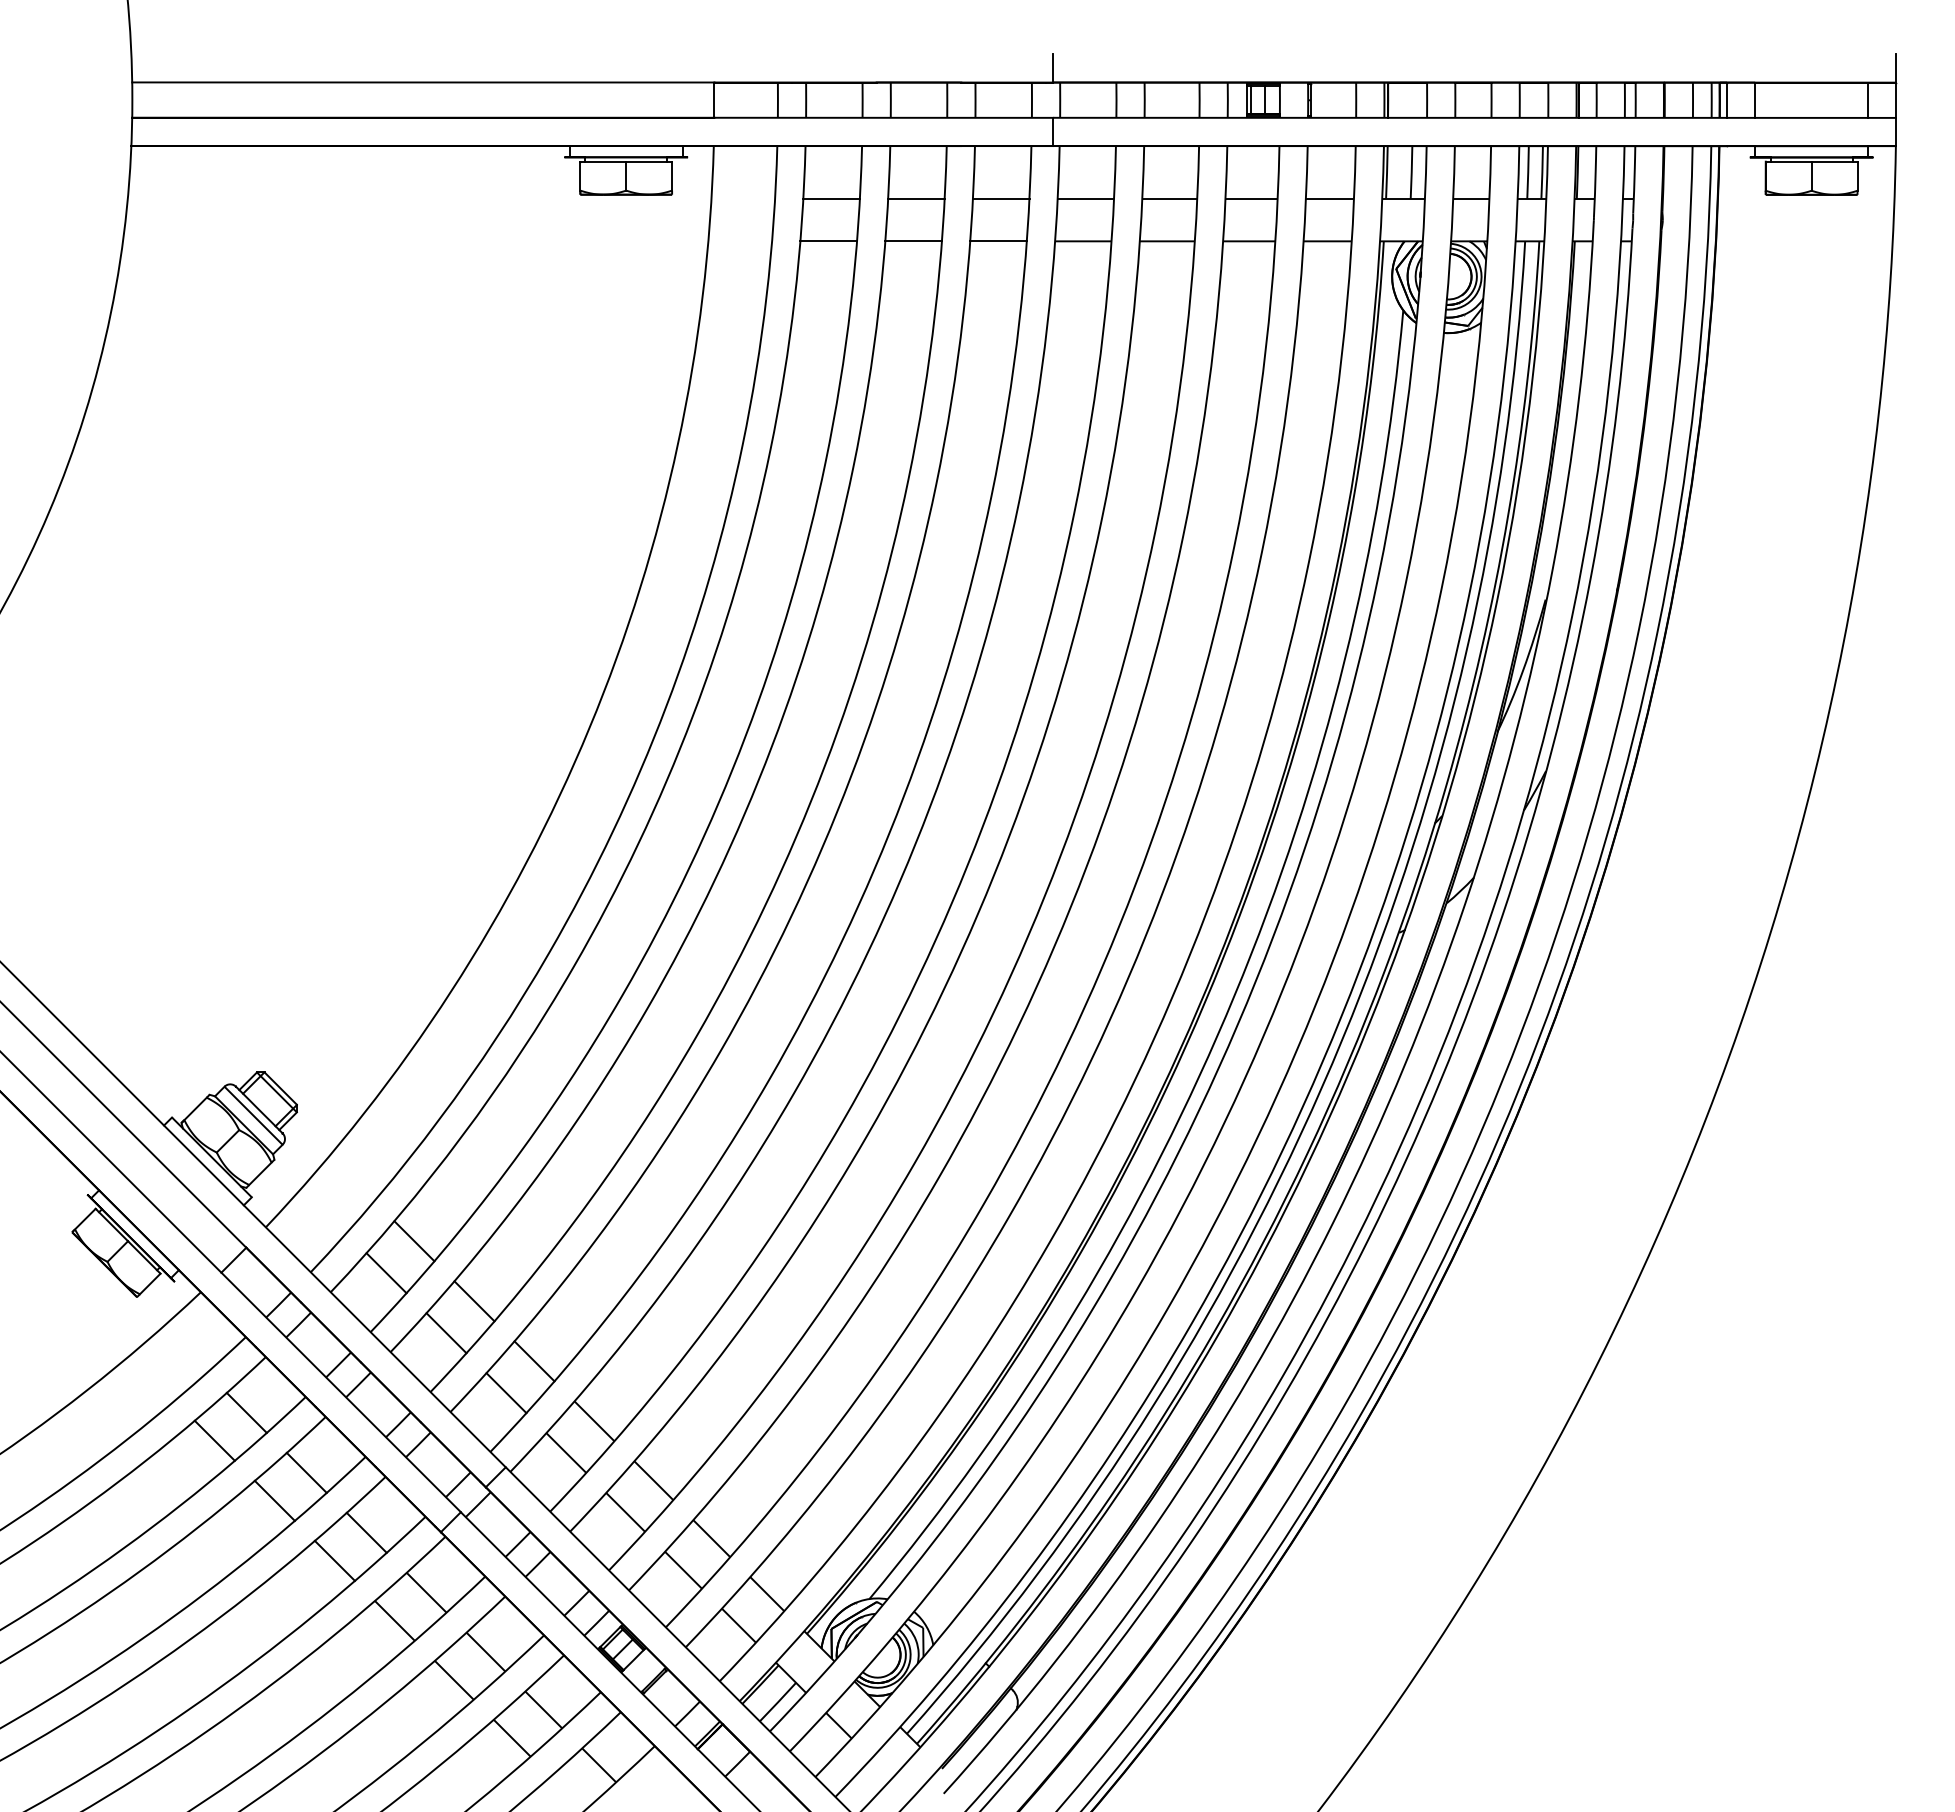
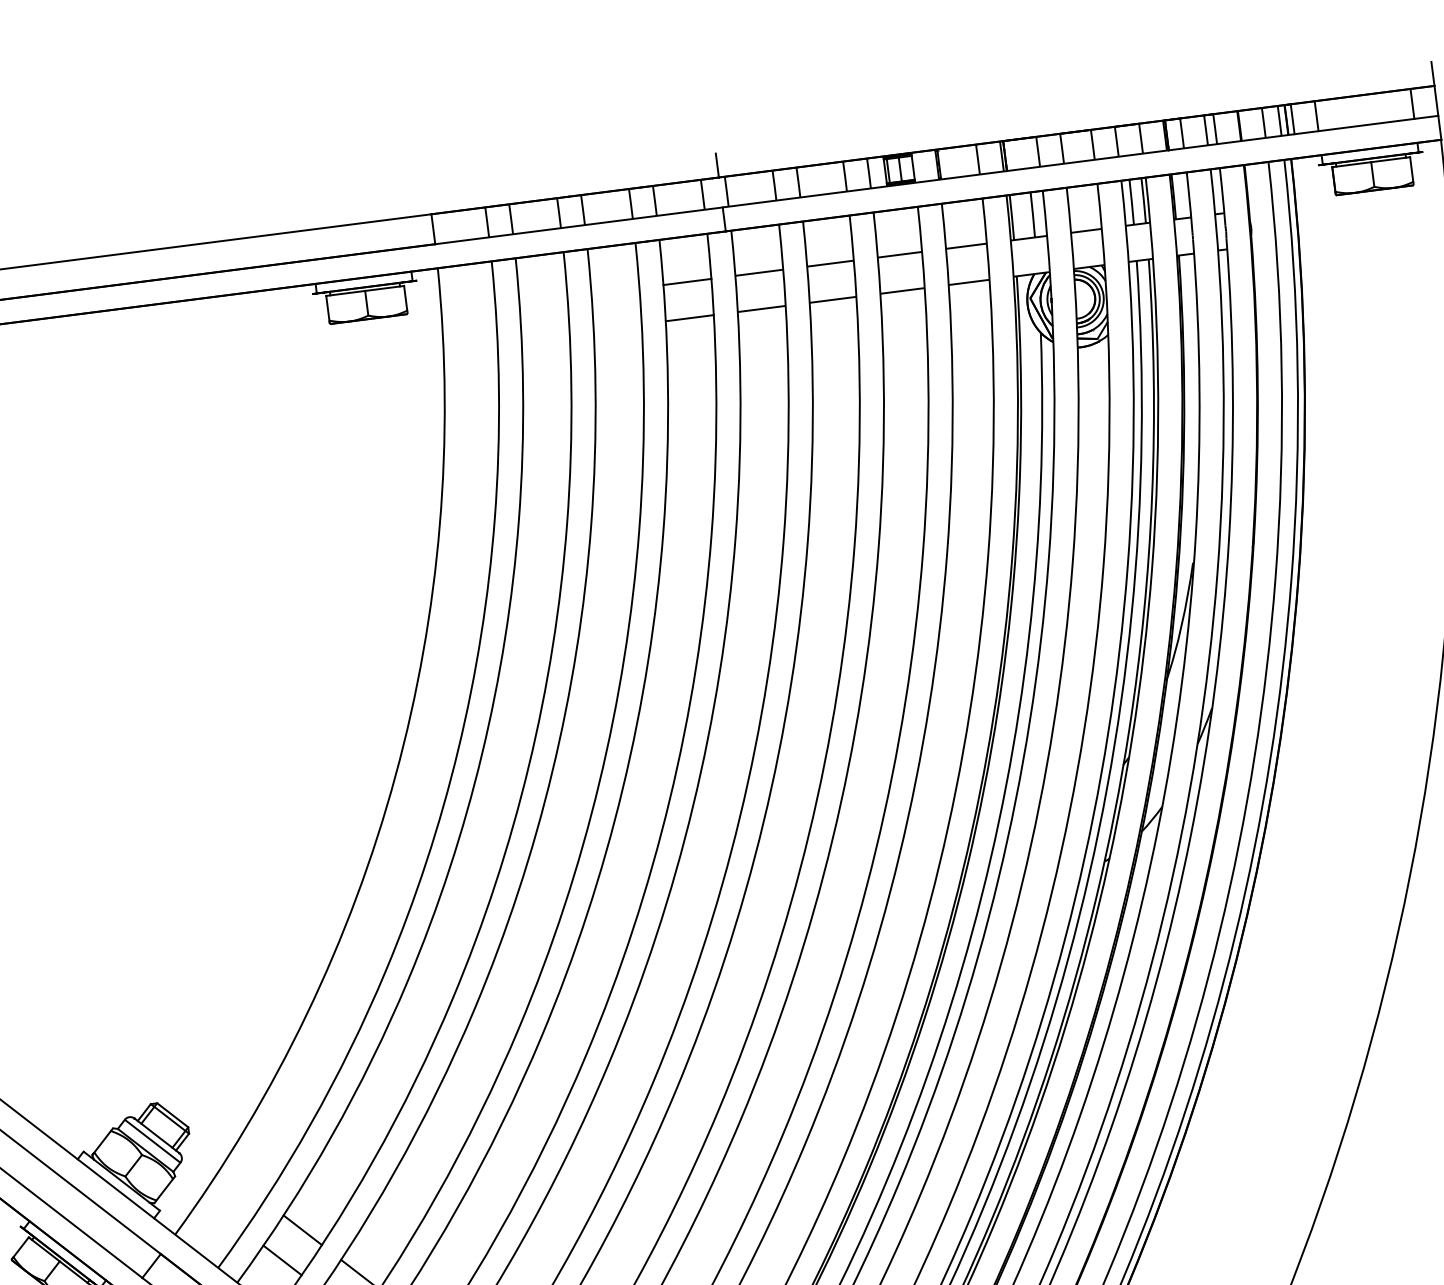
line: (831, 198) -> (543, 300), removed
line: (916, 199) -> (615, 291), removed
line: (828, 241) -> (545, 336), removed
line: (913, 241) -> (617, 327), removed

